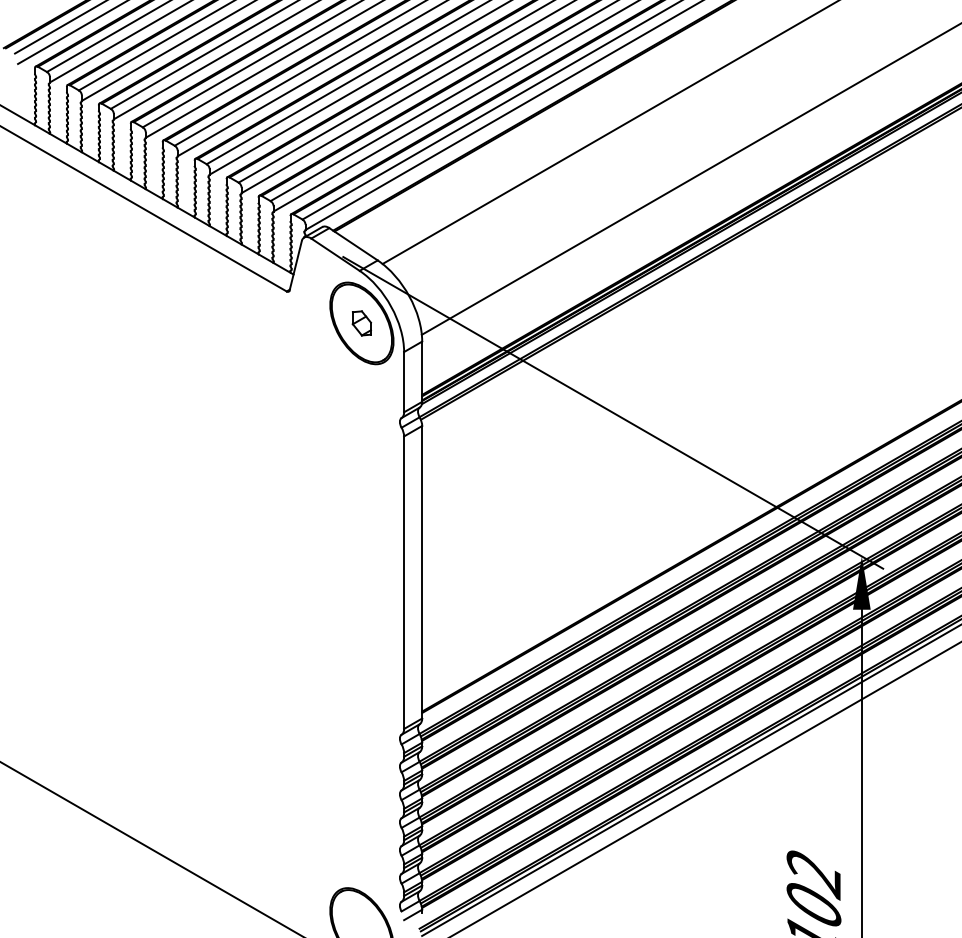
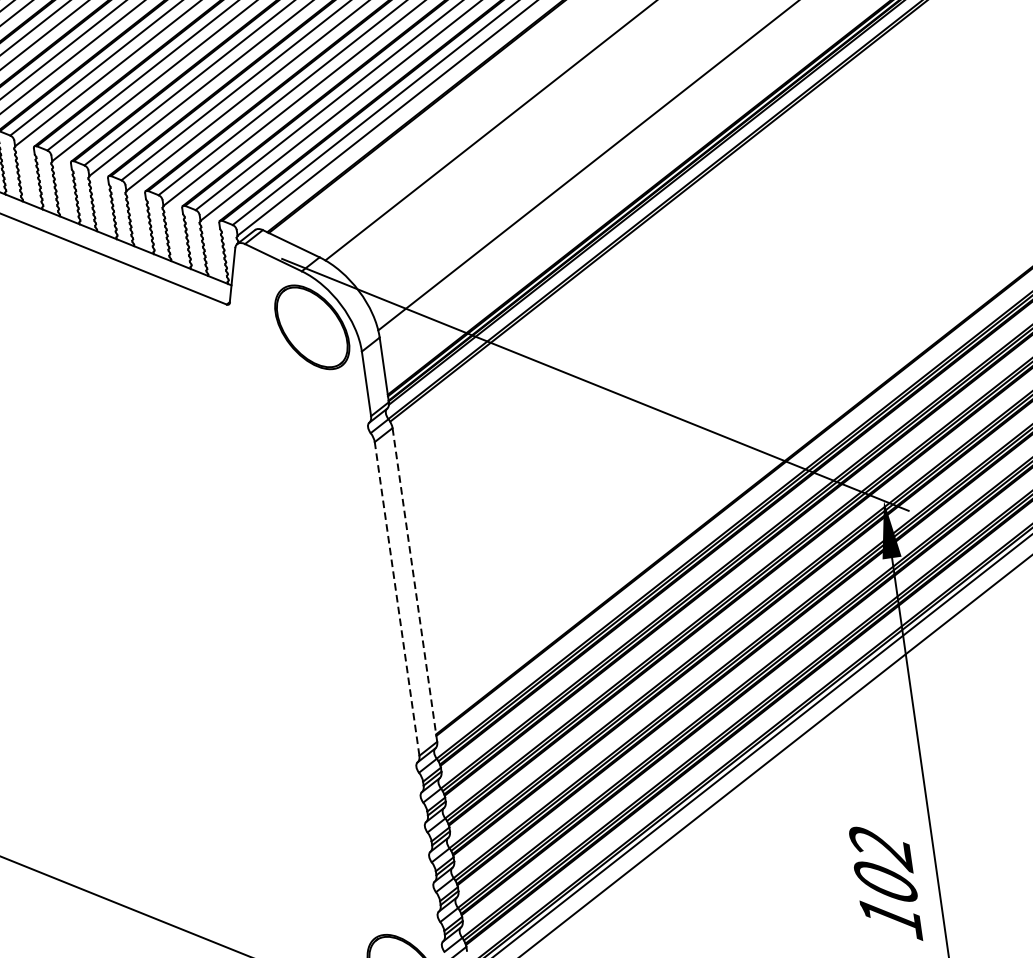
part: (361, 323) -> (311, 327), removed
line: (422, 572) -> (415, 585), solid -> dashed
line: (404, 582) -> (397, 598), solid -> dashed

